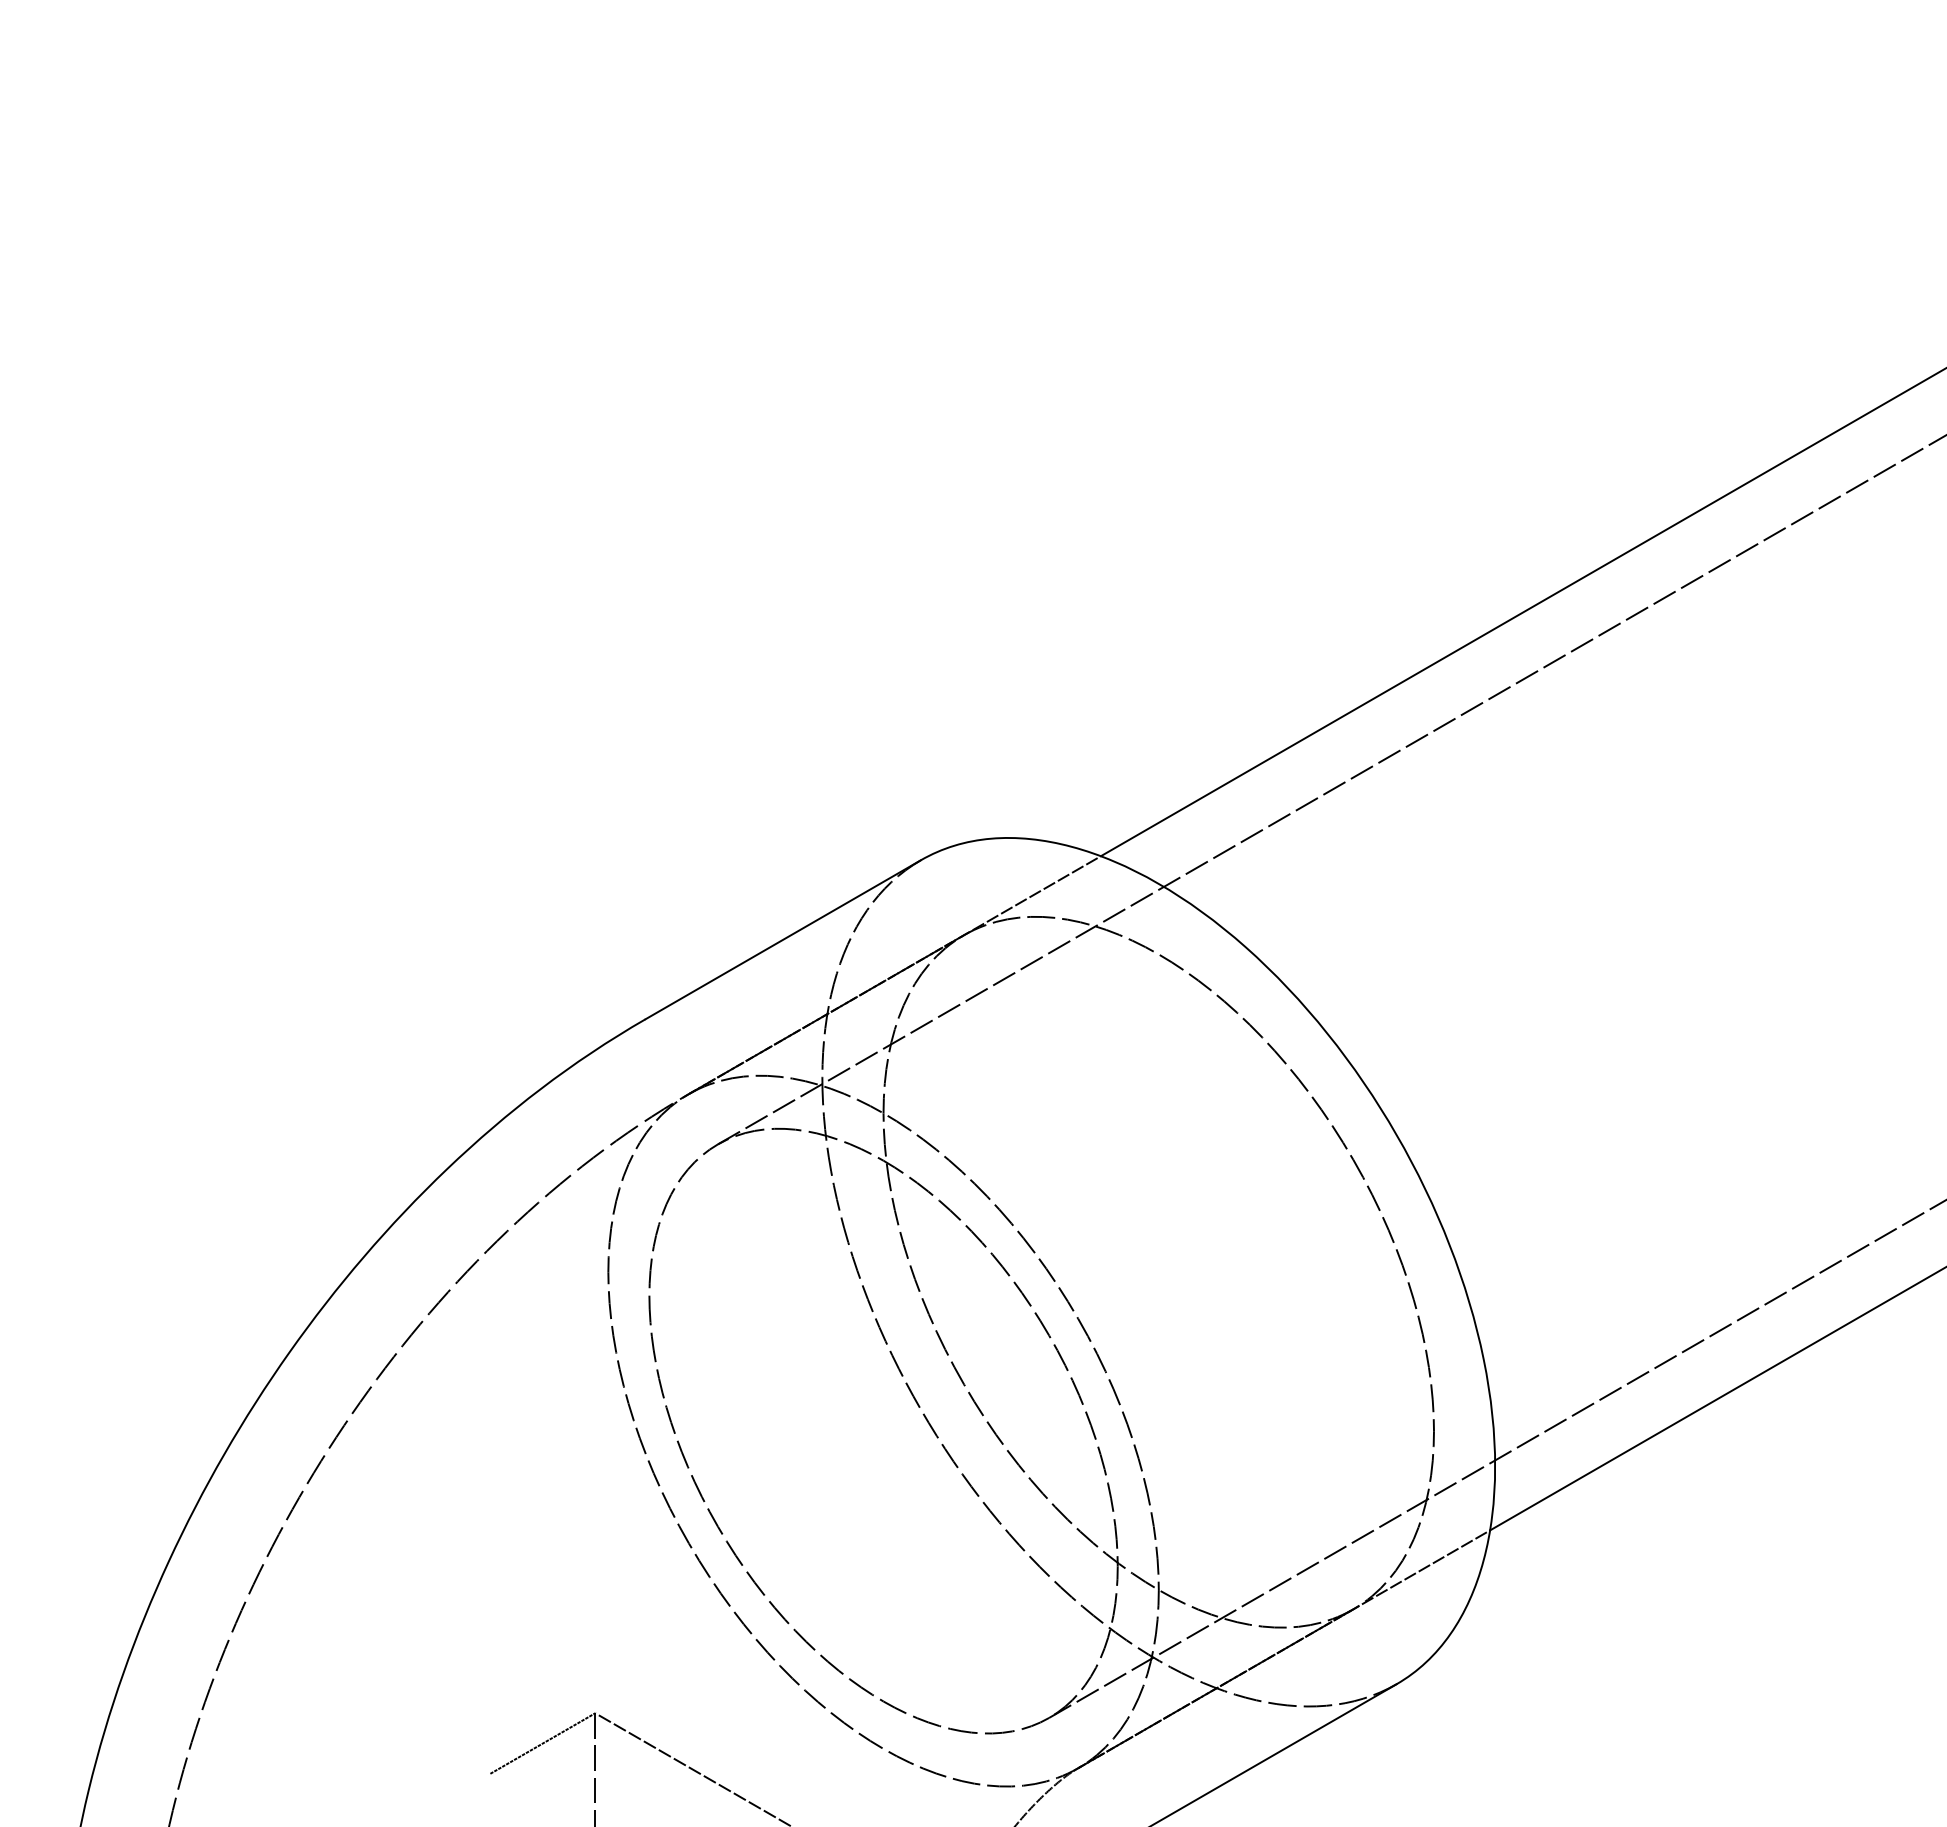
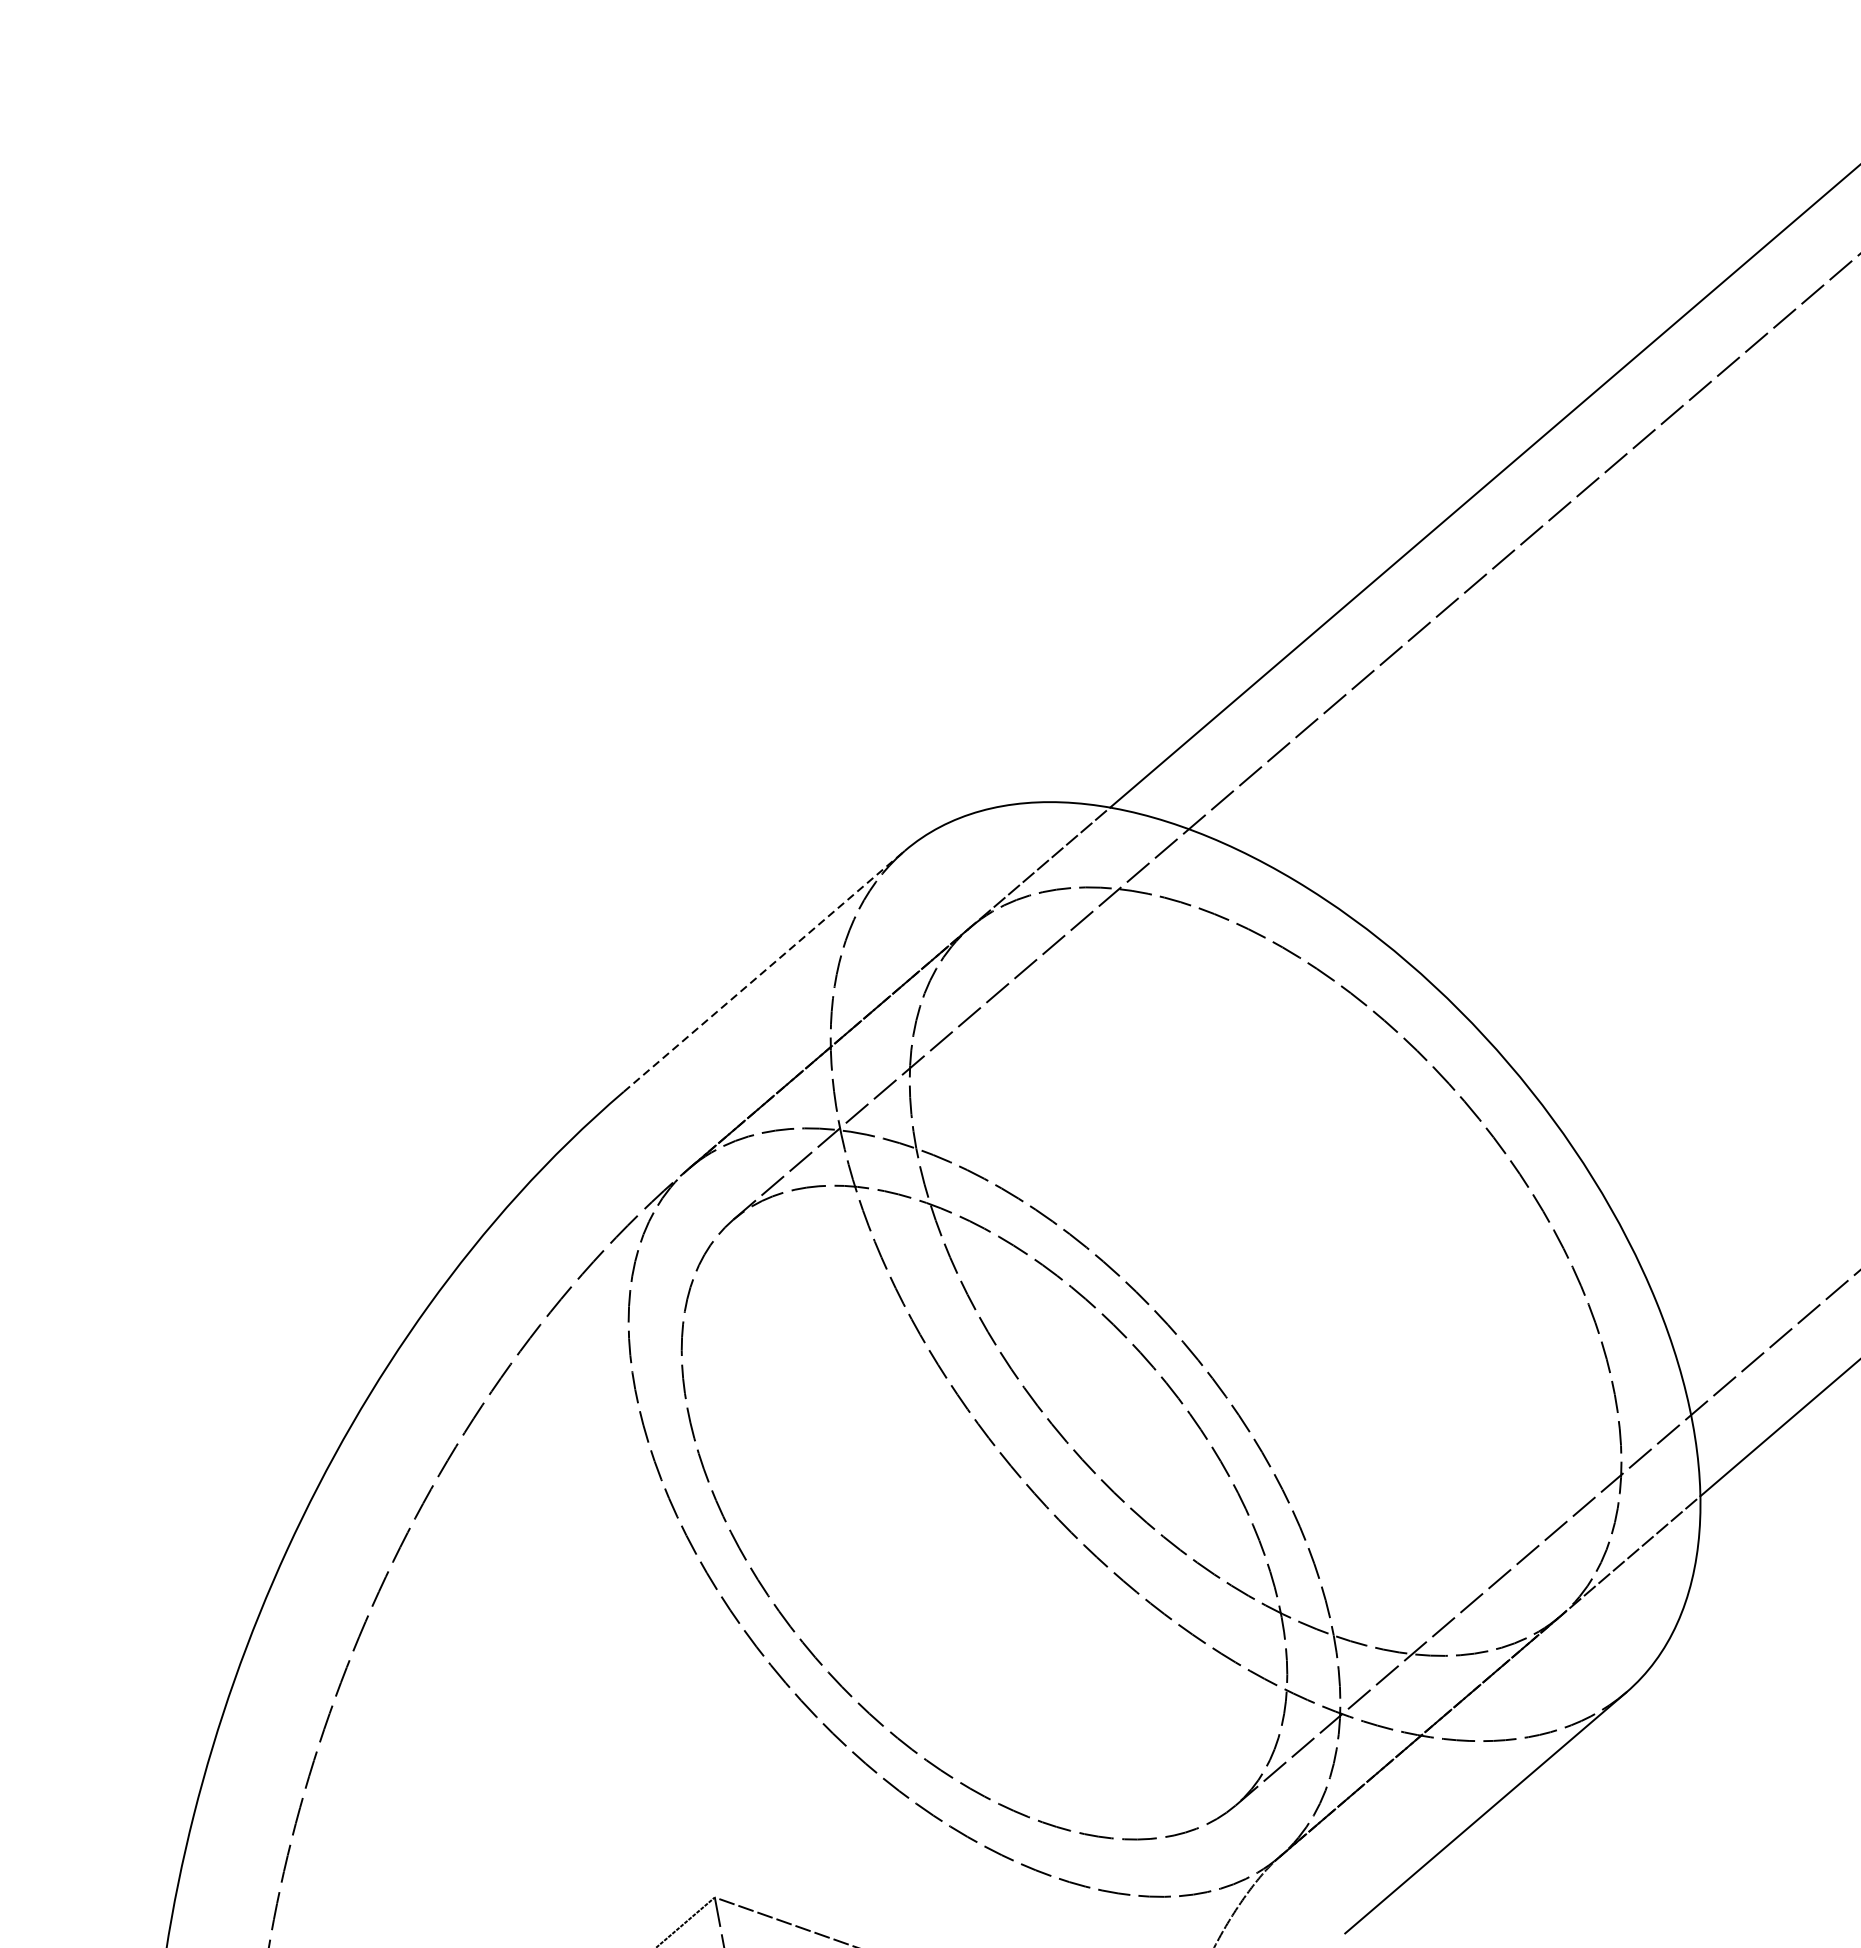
line: (783, 939) -> (764, 971), solid -> dashed

